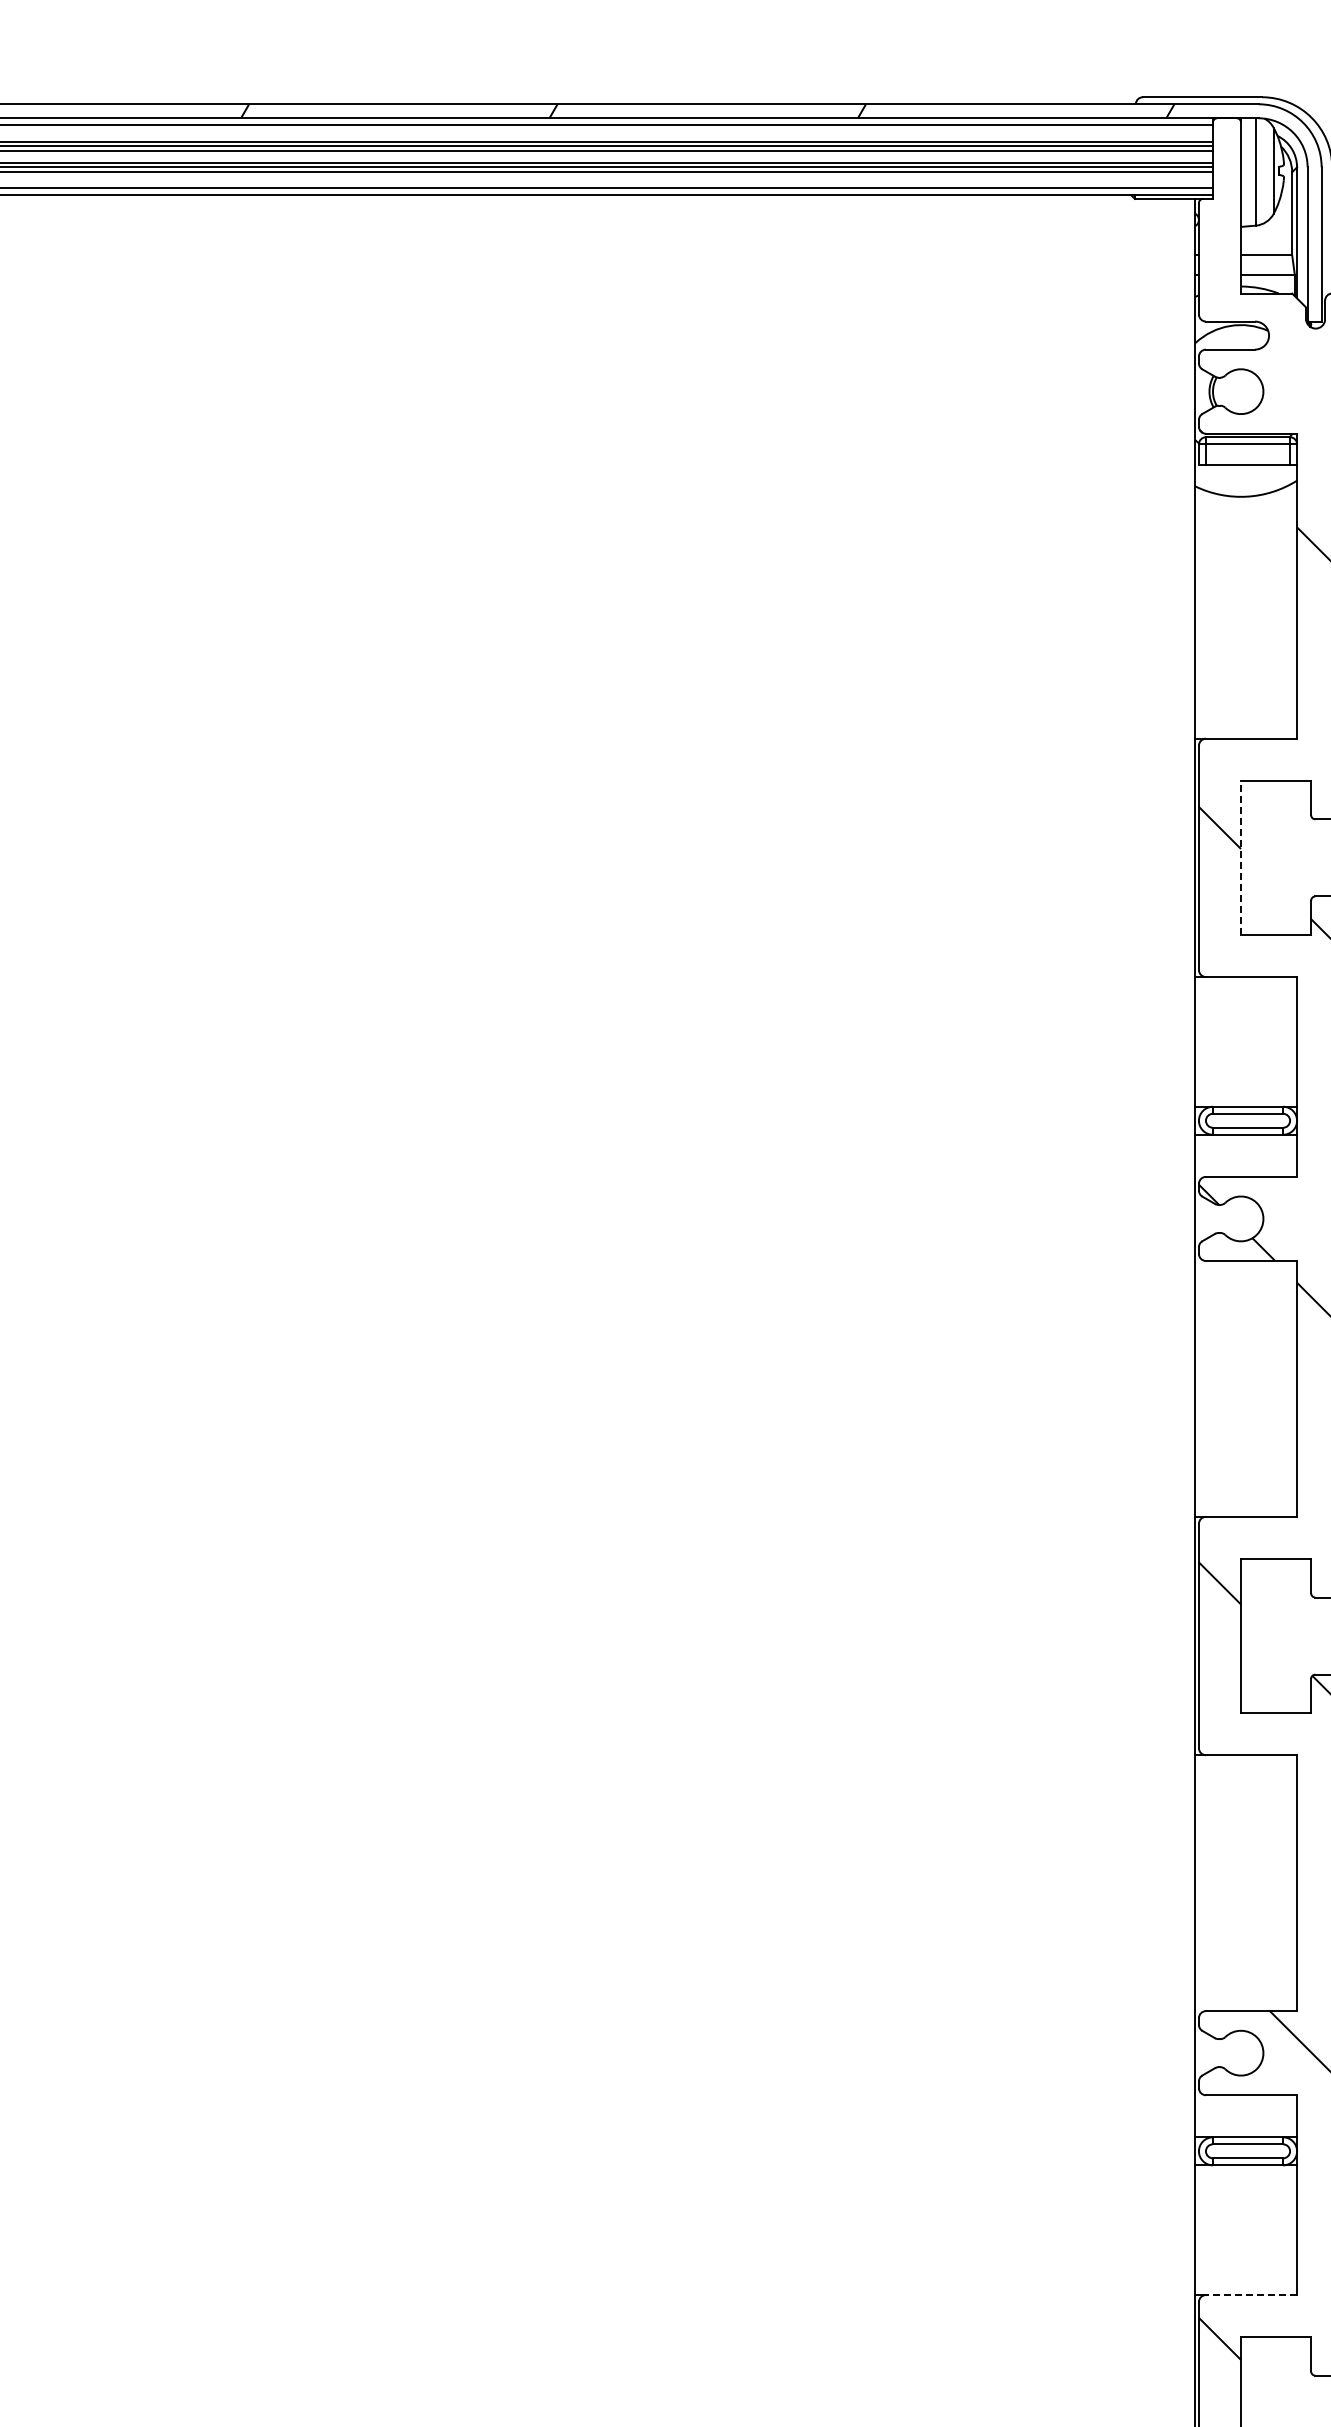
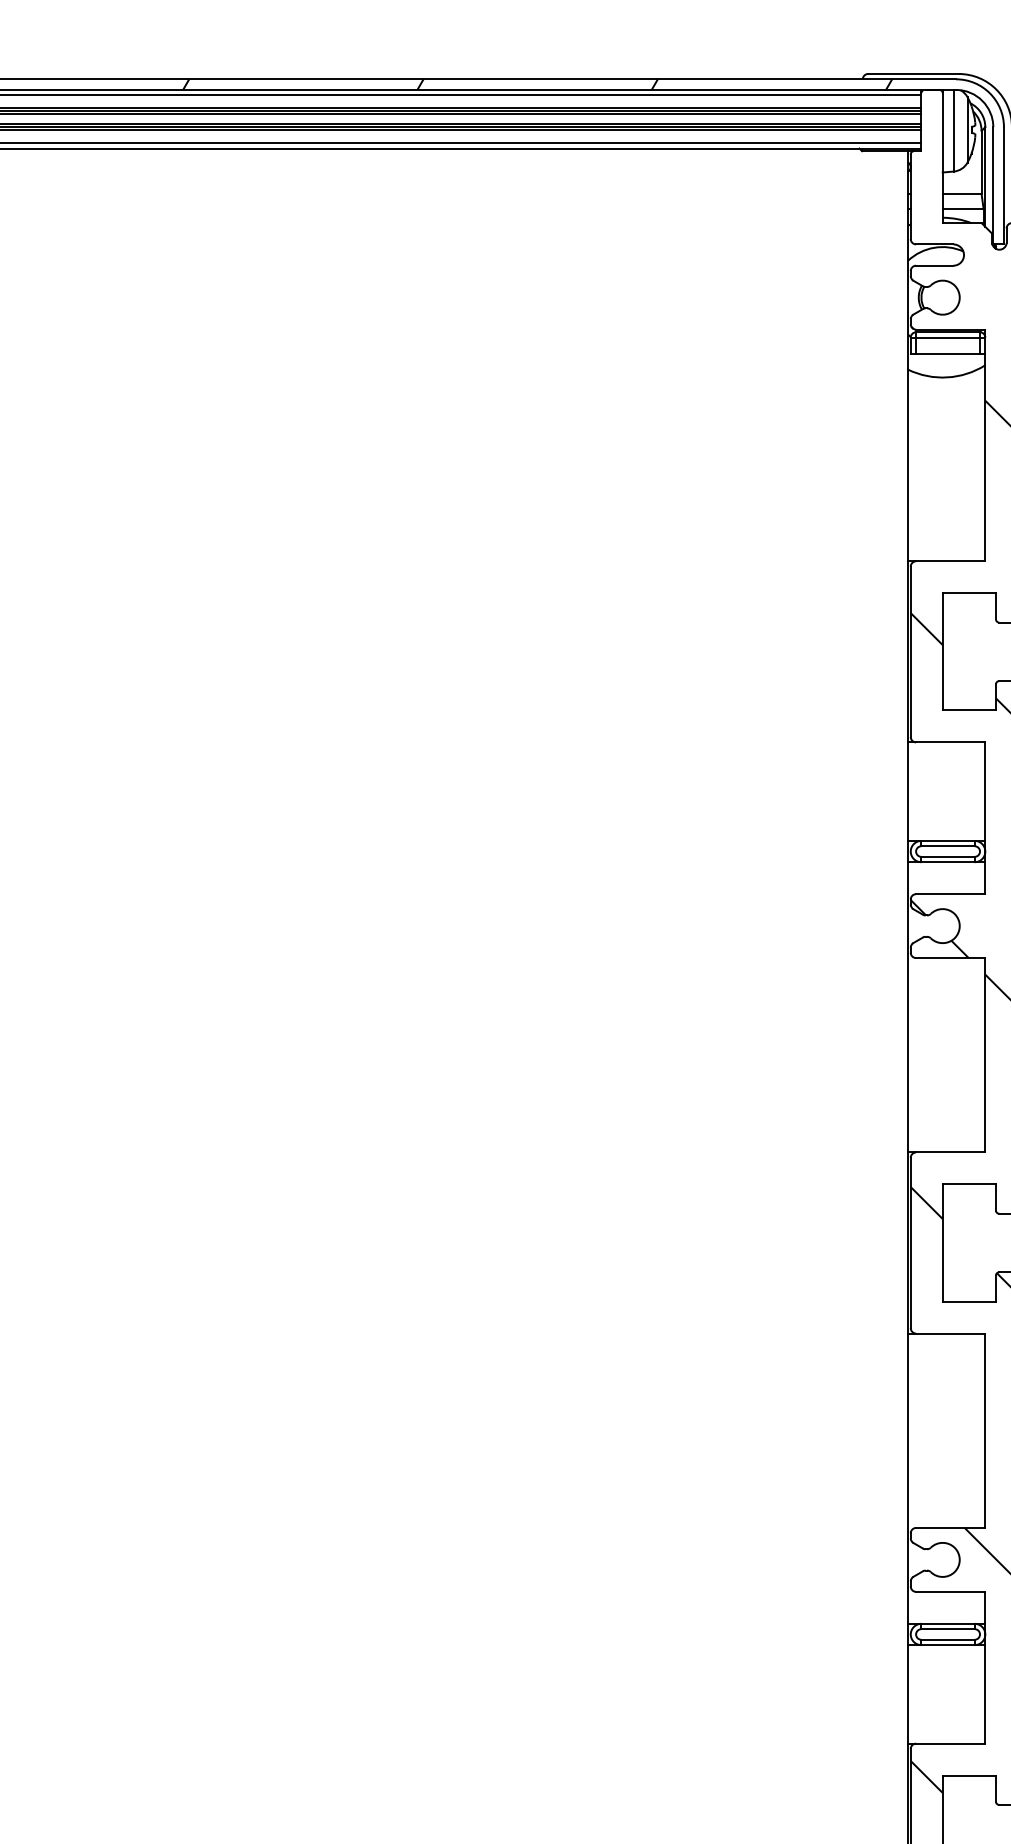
line: (1241, 857) -> (943, 651), dashed -> solid
line: (1251, 2295) -> (950, 1743), dashed -> solid

